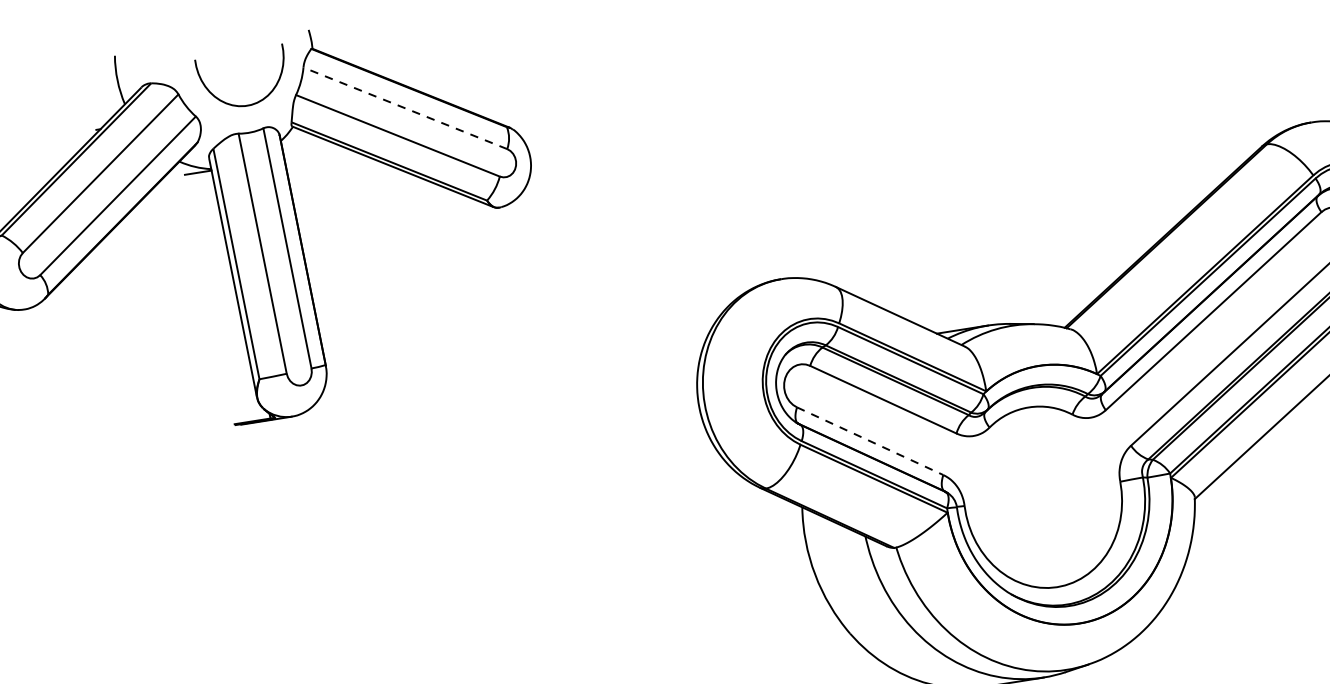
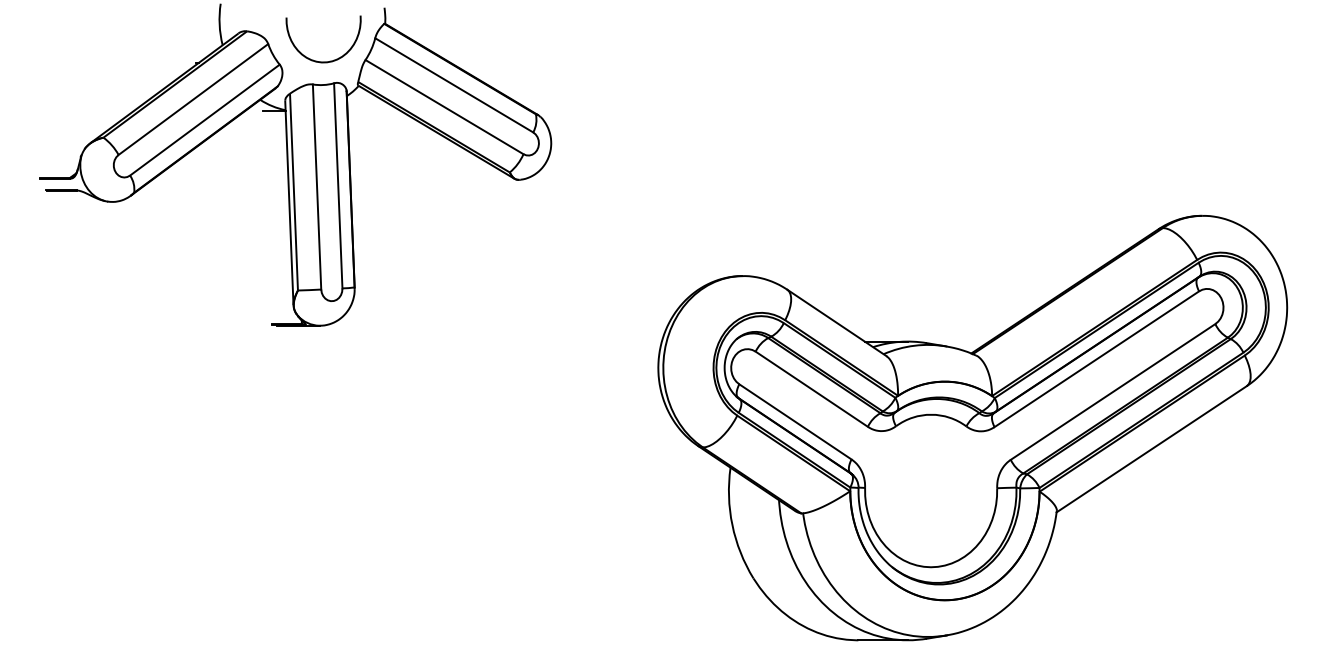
line: (405, 108) -> (454, 85), dashed -> solid
line: (870, 440) -> (795, 421), dashed -> solid

